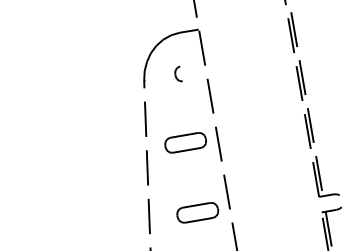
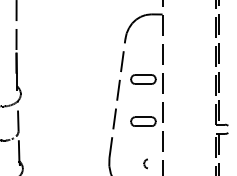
part: (177, 74) -> (145, 38), removed

